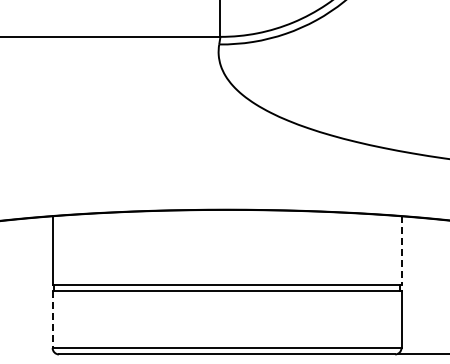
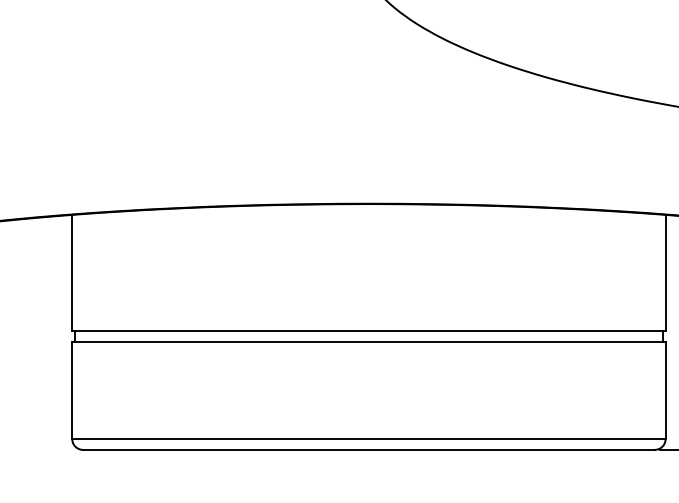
line: (401, 250) -> (665, 273), dashed -> solid
line: (52, 319) -> (72, 390), dashed -> solid

